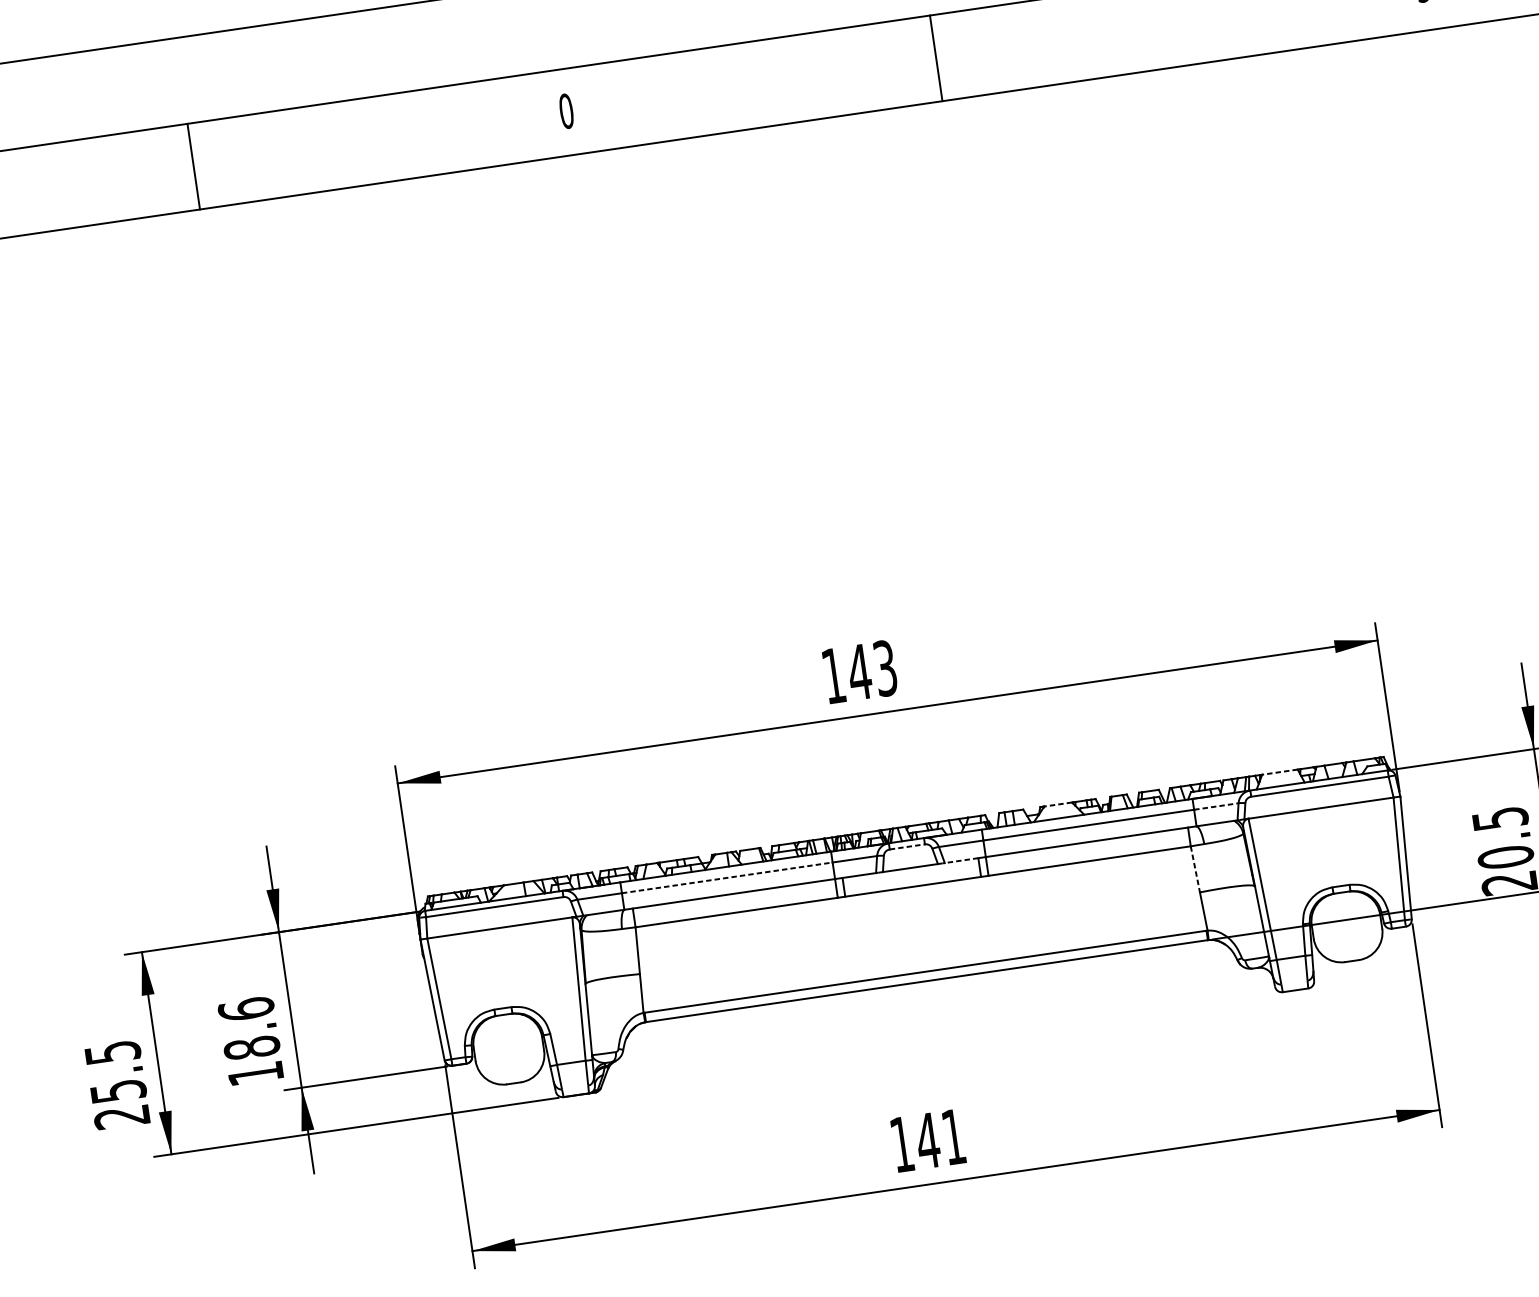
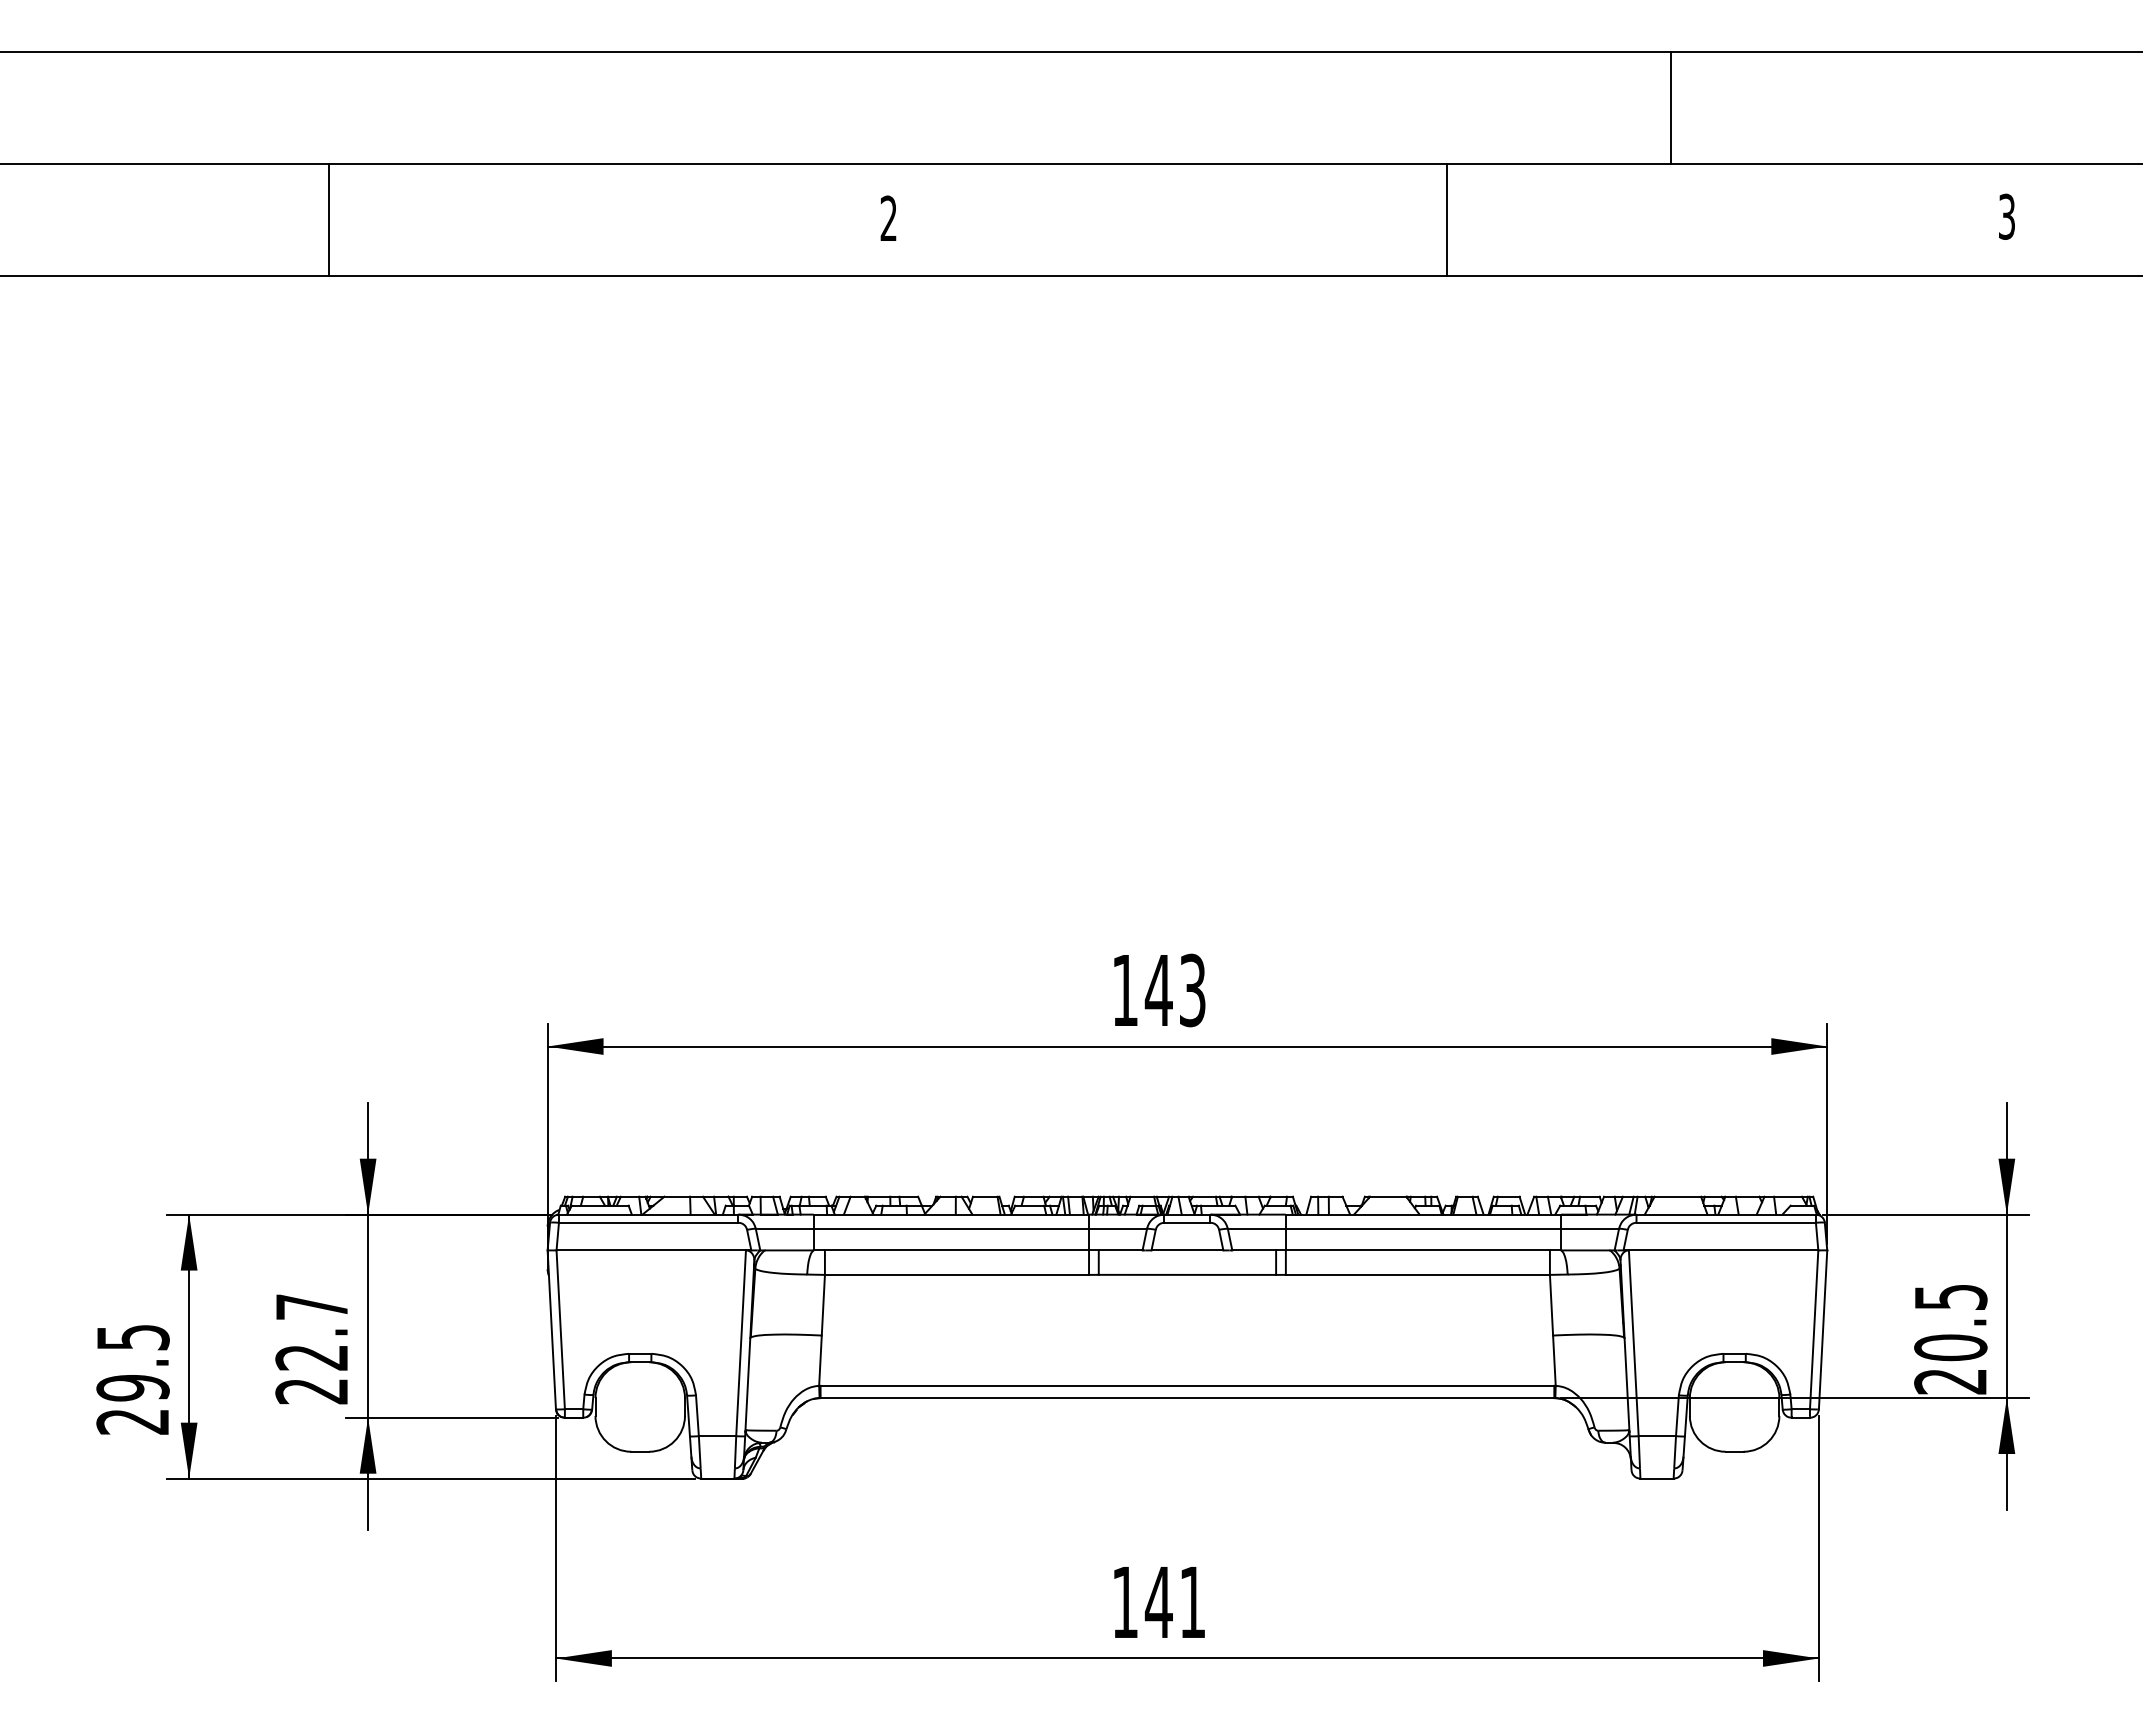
line: (936, 58) -> (1447, 219), moved
text: (566, 111) -> (888, 218), 0 -> 2
line: (193, 166) -> (328, 219), moved
line: (1279, 772) -> (1677, 1196), dashed -> solid
line: (1057, 804) -> (1387, 1196), dashed -> solid
line: (1216, 806) -> (1590, 1228), dashed -> solid
line: (907, 846) -> (1187, 1222), dashed -> solid
line: (961, 860) -> (1254, 1250), dashed -> solid
line: (1195, 869) -> (1551, 1305), dashed -> solid
line: (727, 877) -> (951, 1228), dashed -> solid
text: (250, 1041) -> (311, 1348), 18.6 -> 22.7
text: (118, 1091) -> (132, 1388), 25.5 -> 29.5

